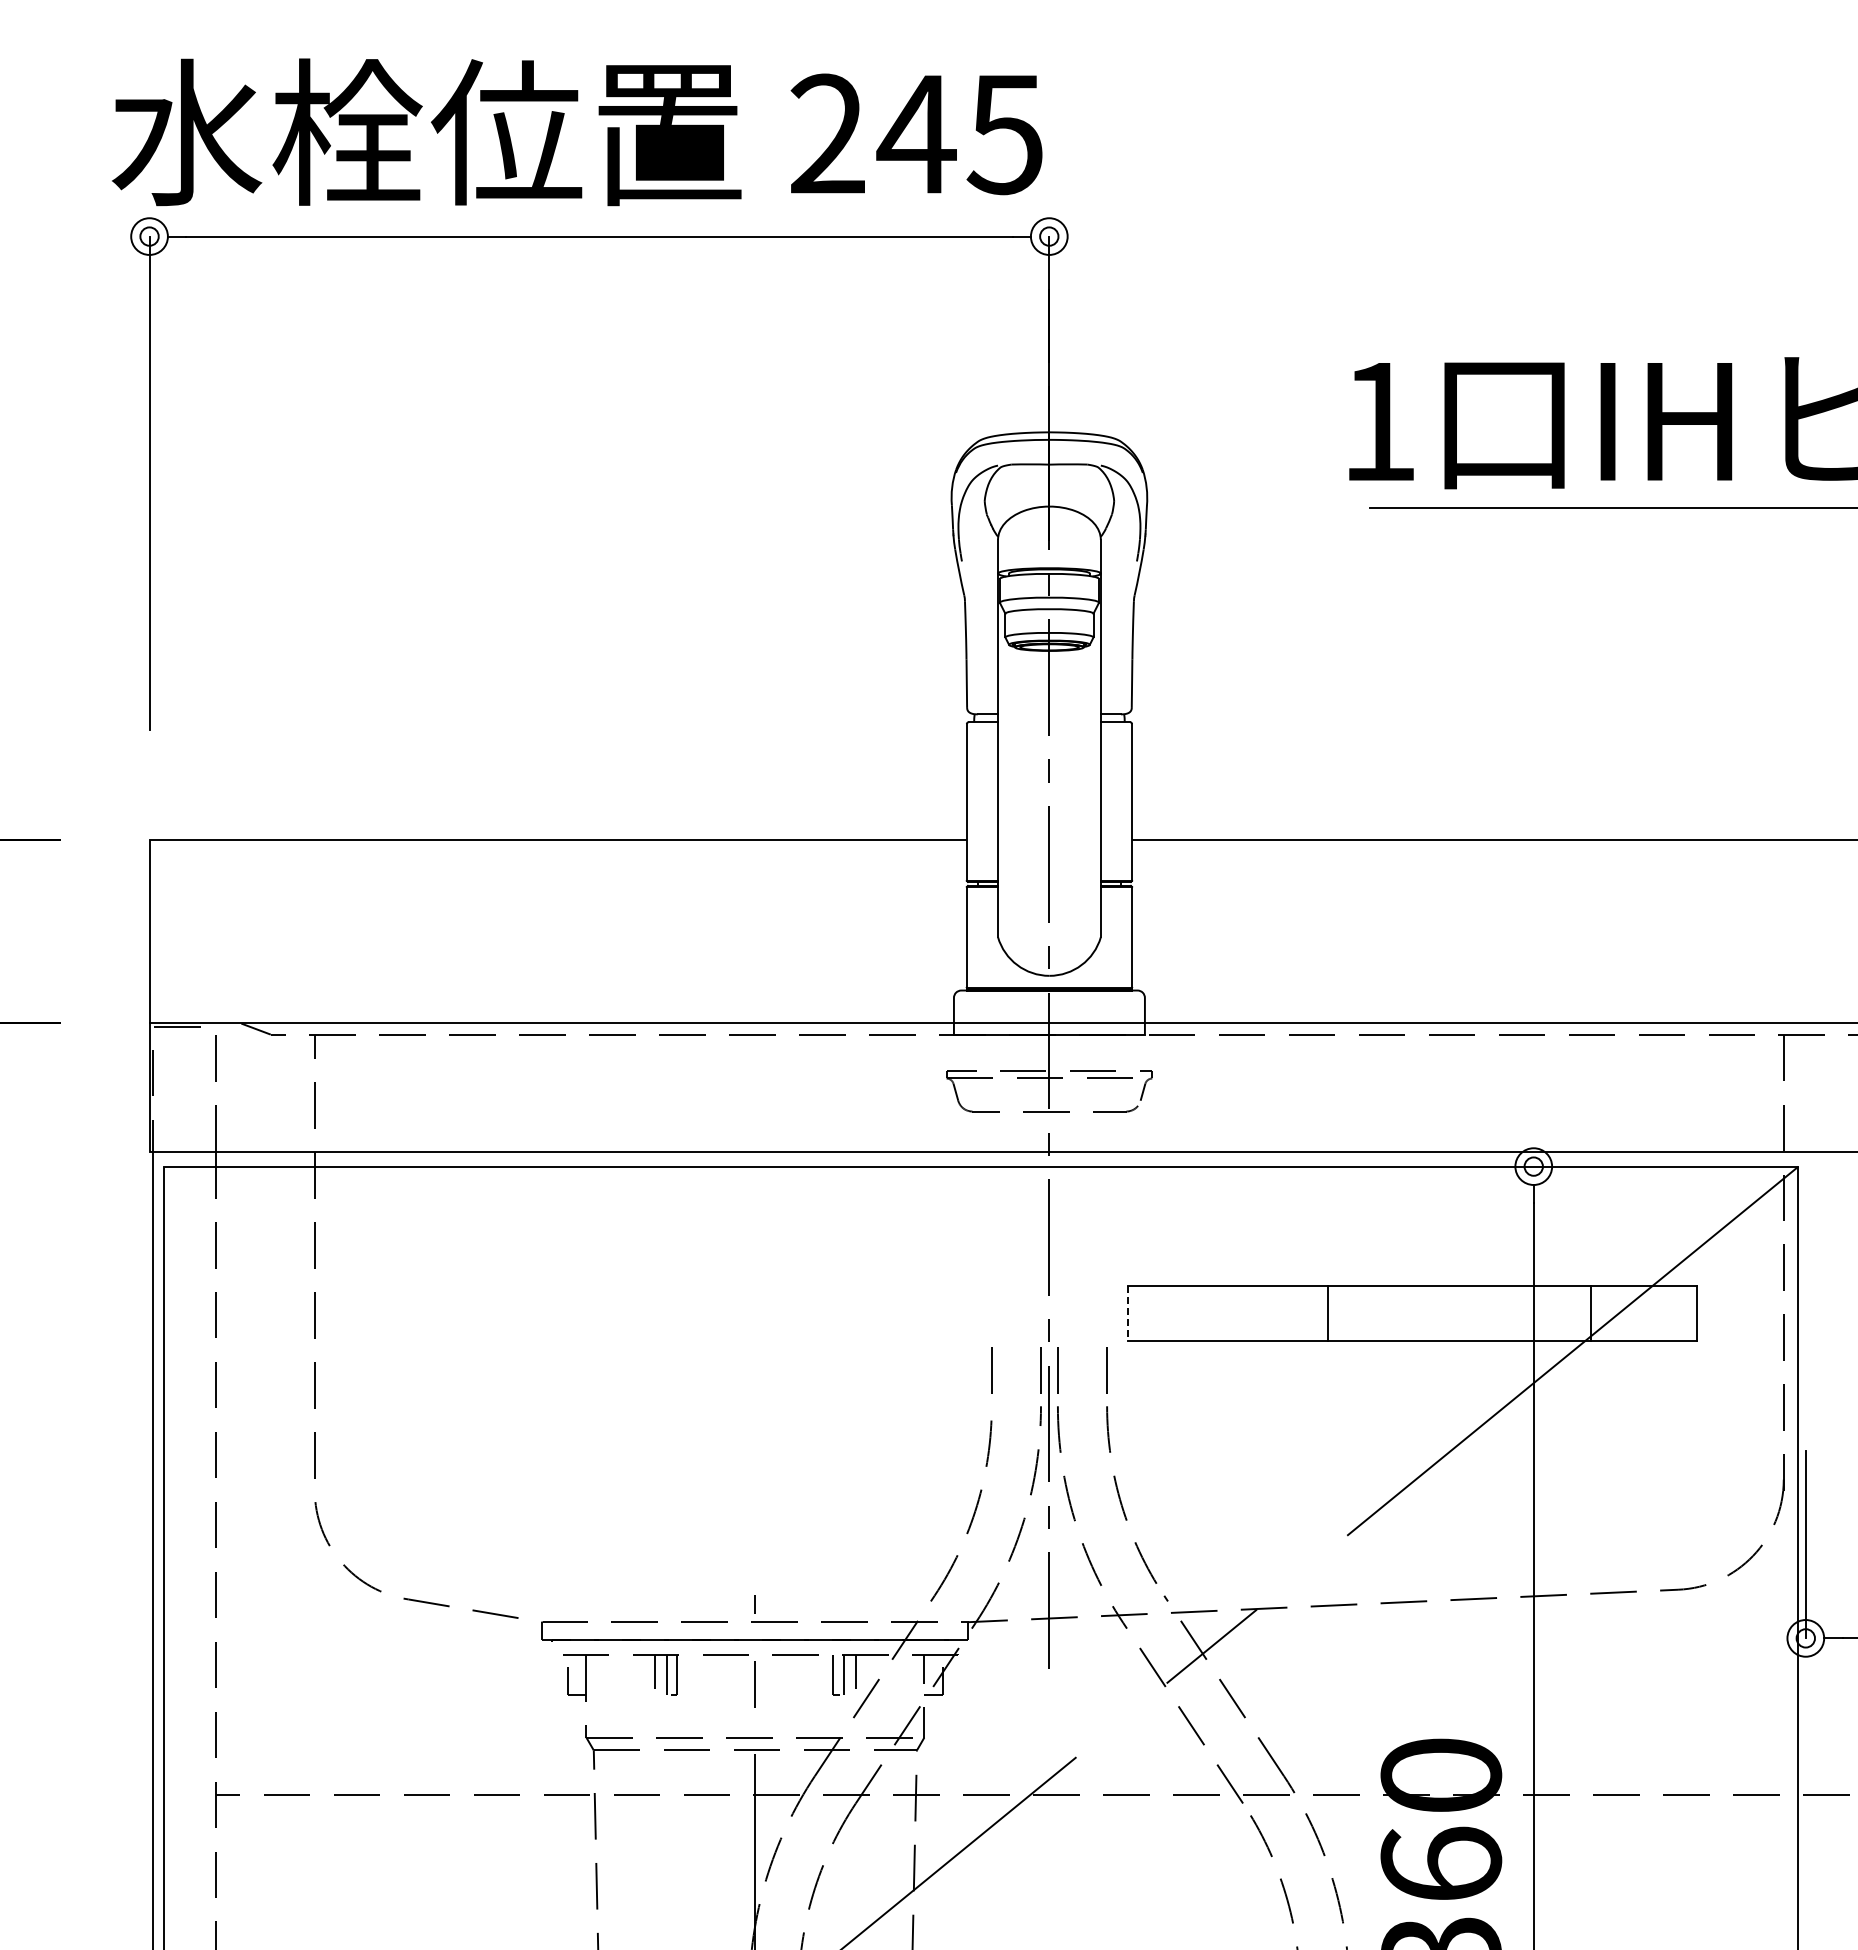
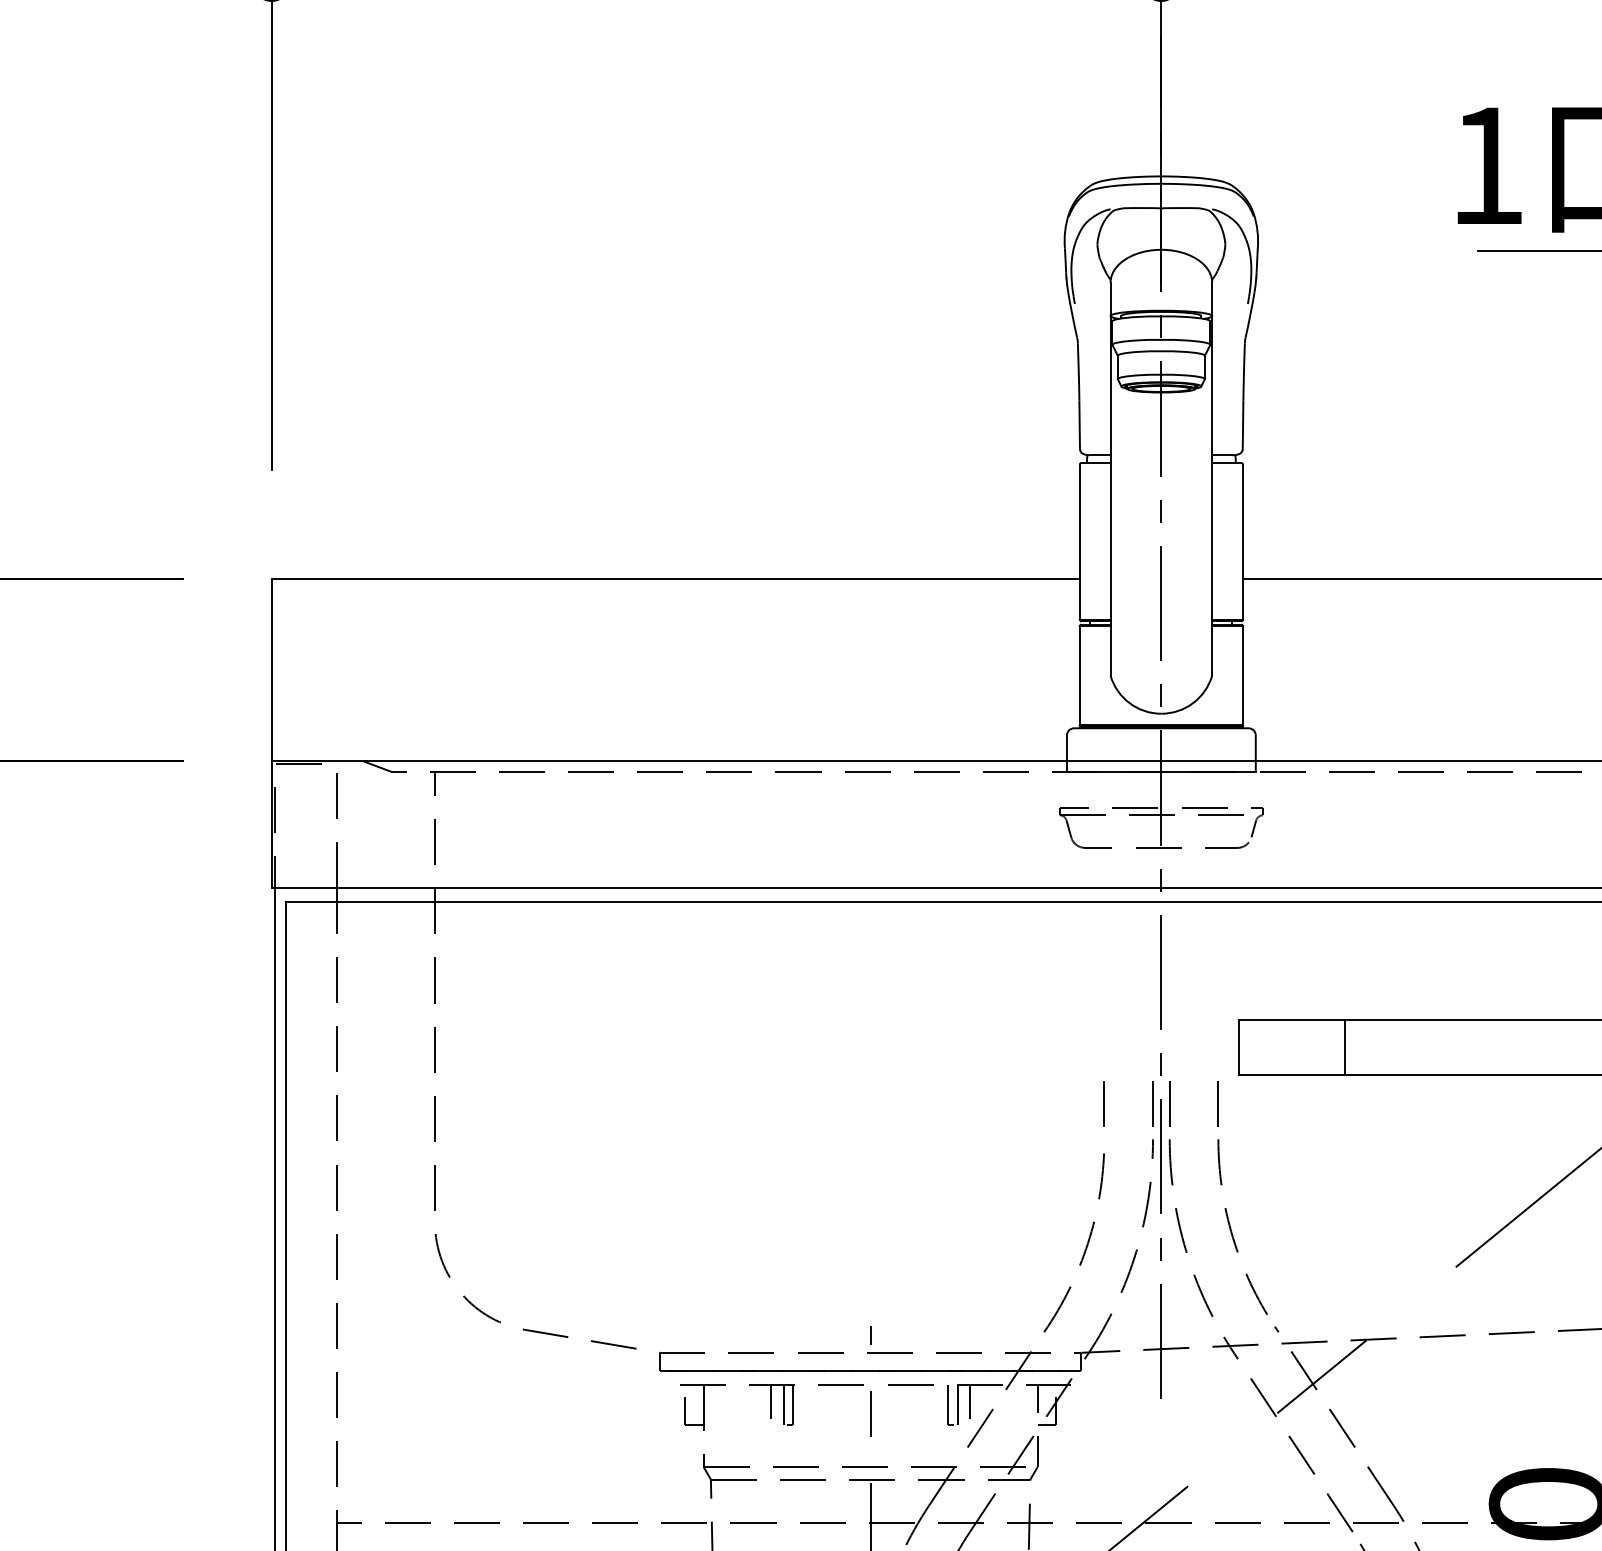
line: (1128, 1313) -> (1239, 1047), dashed -> solid
line: (1327, 1313) -> (1344, 1047), moved

